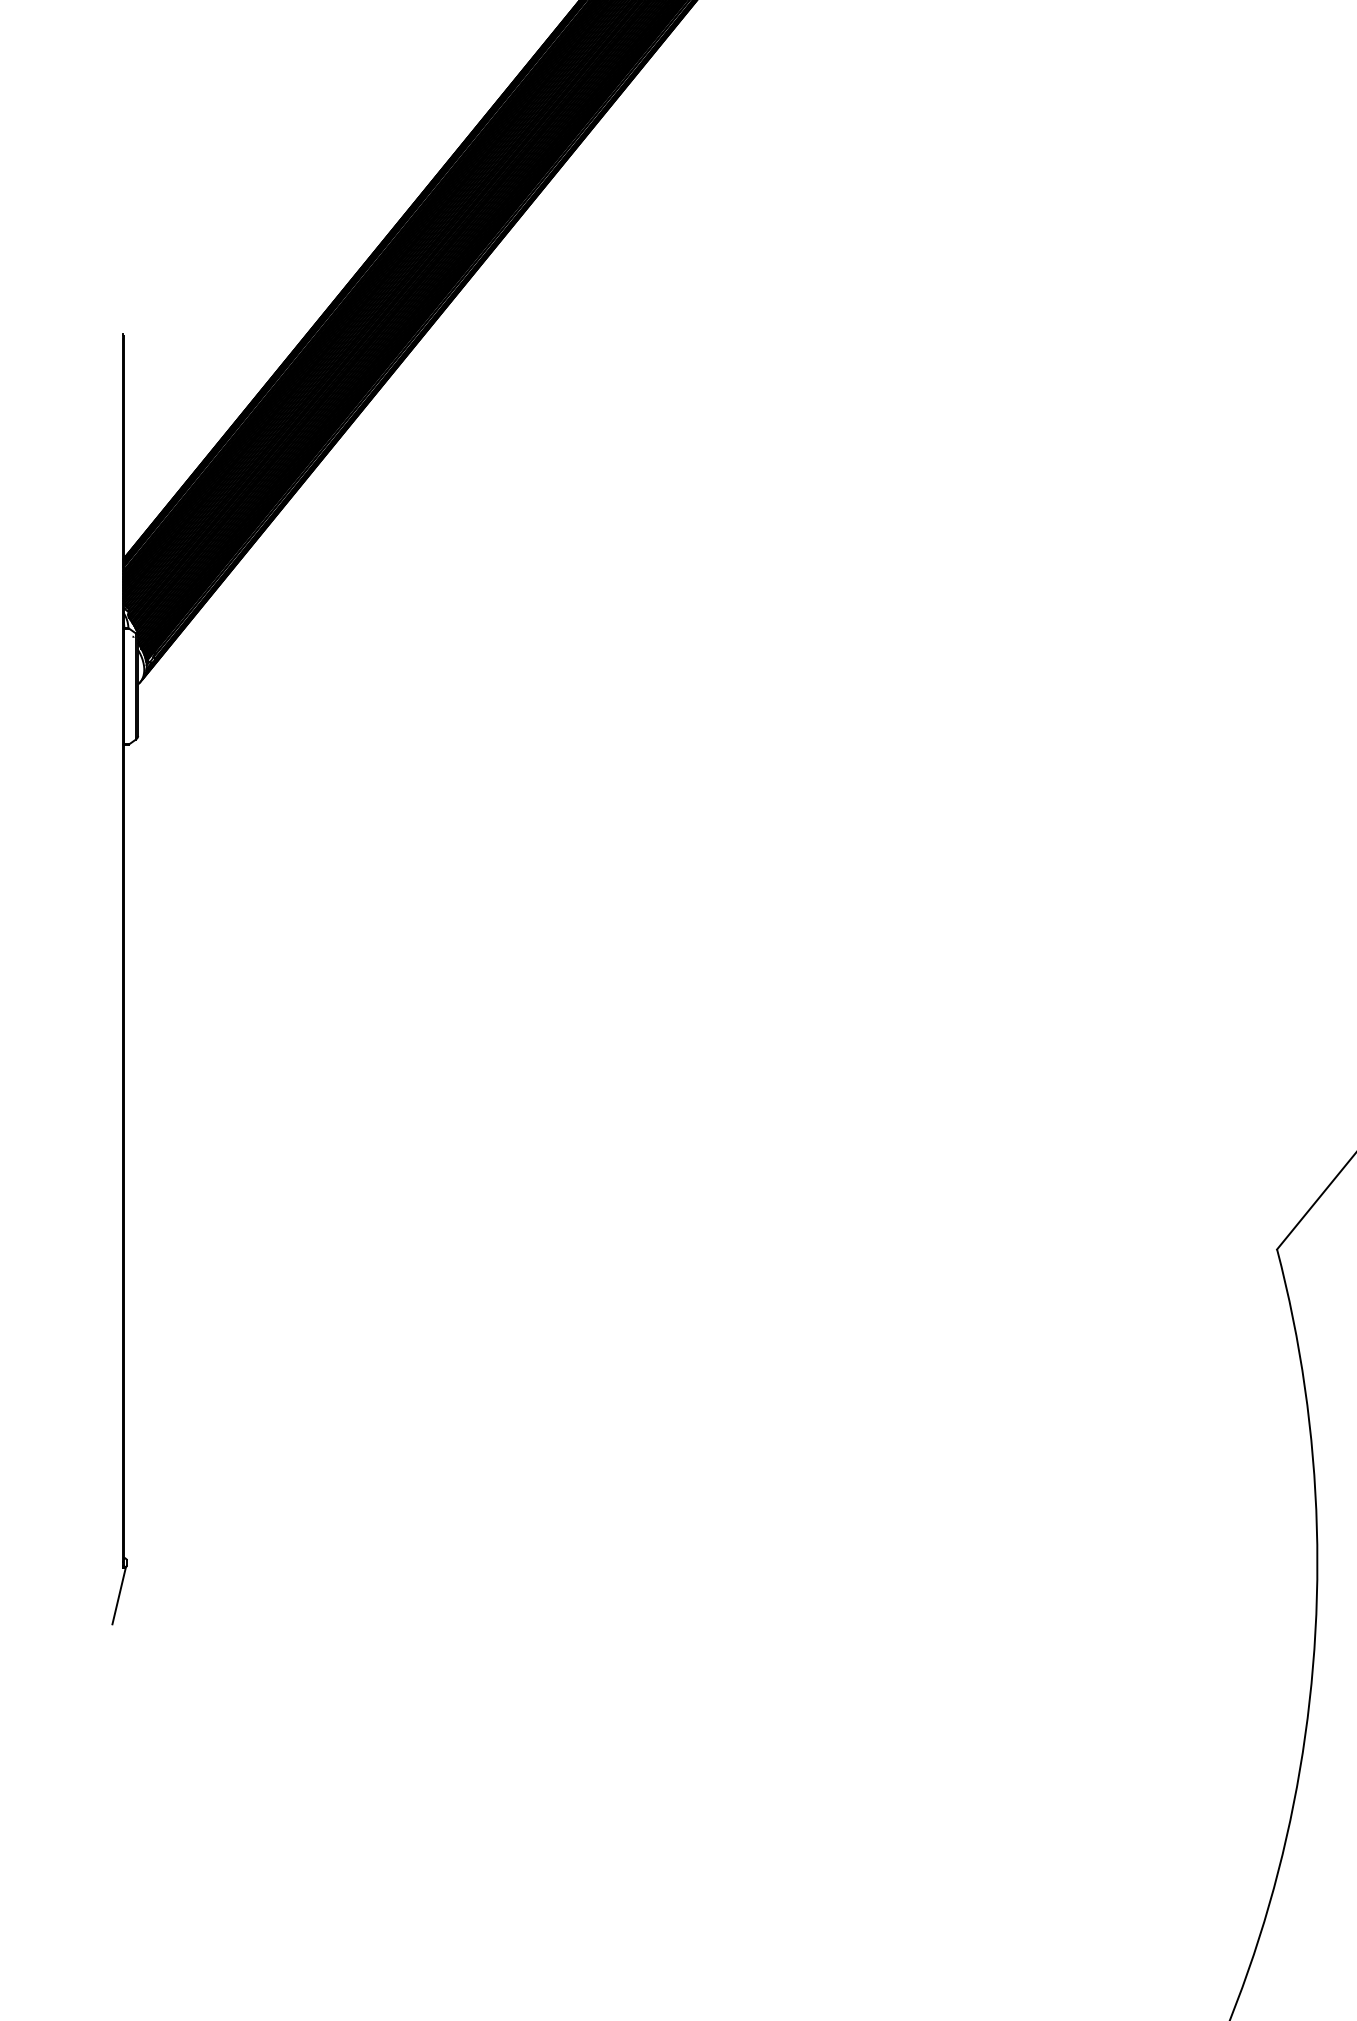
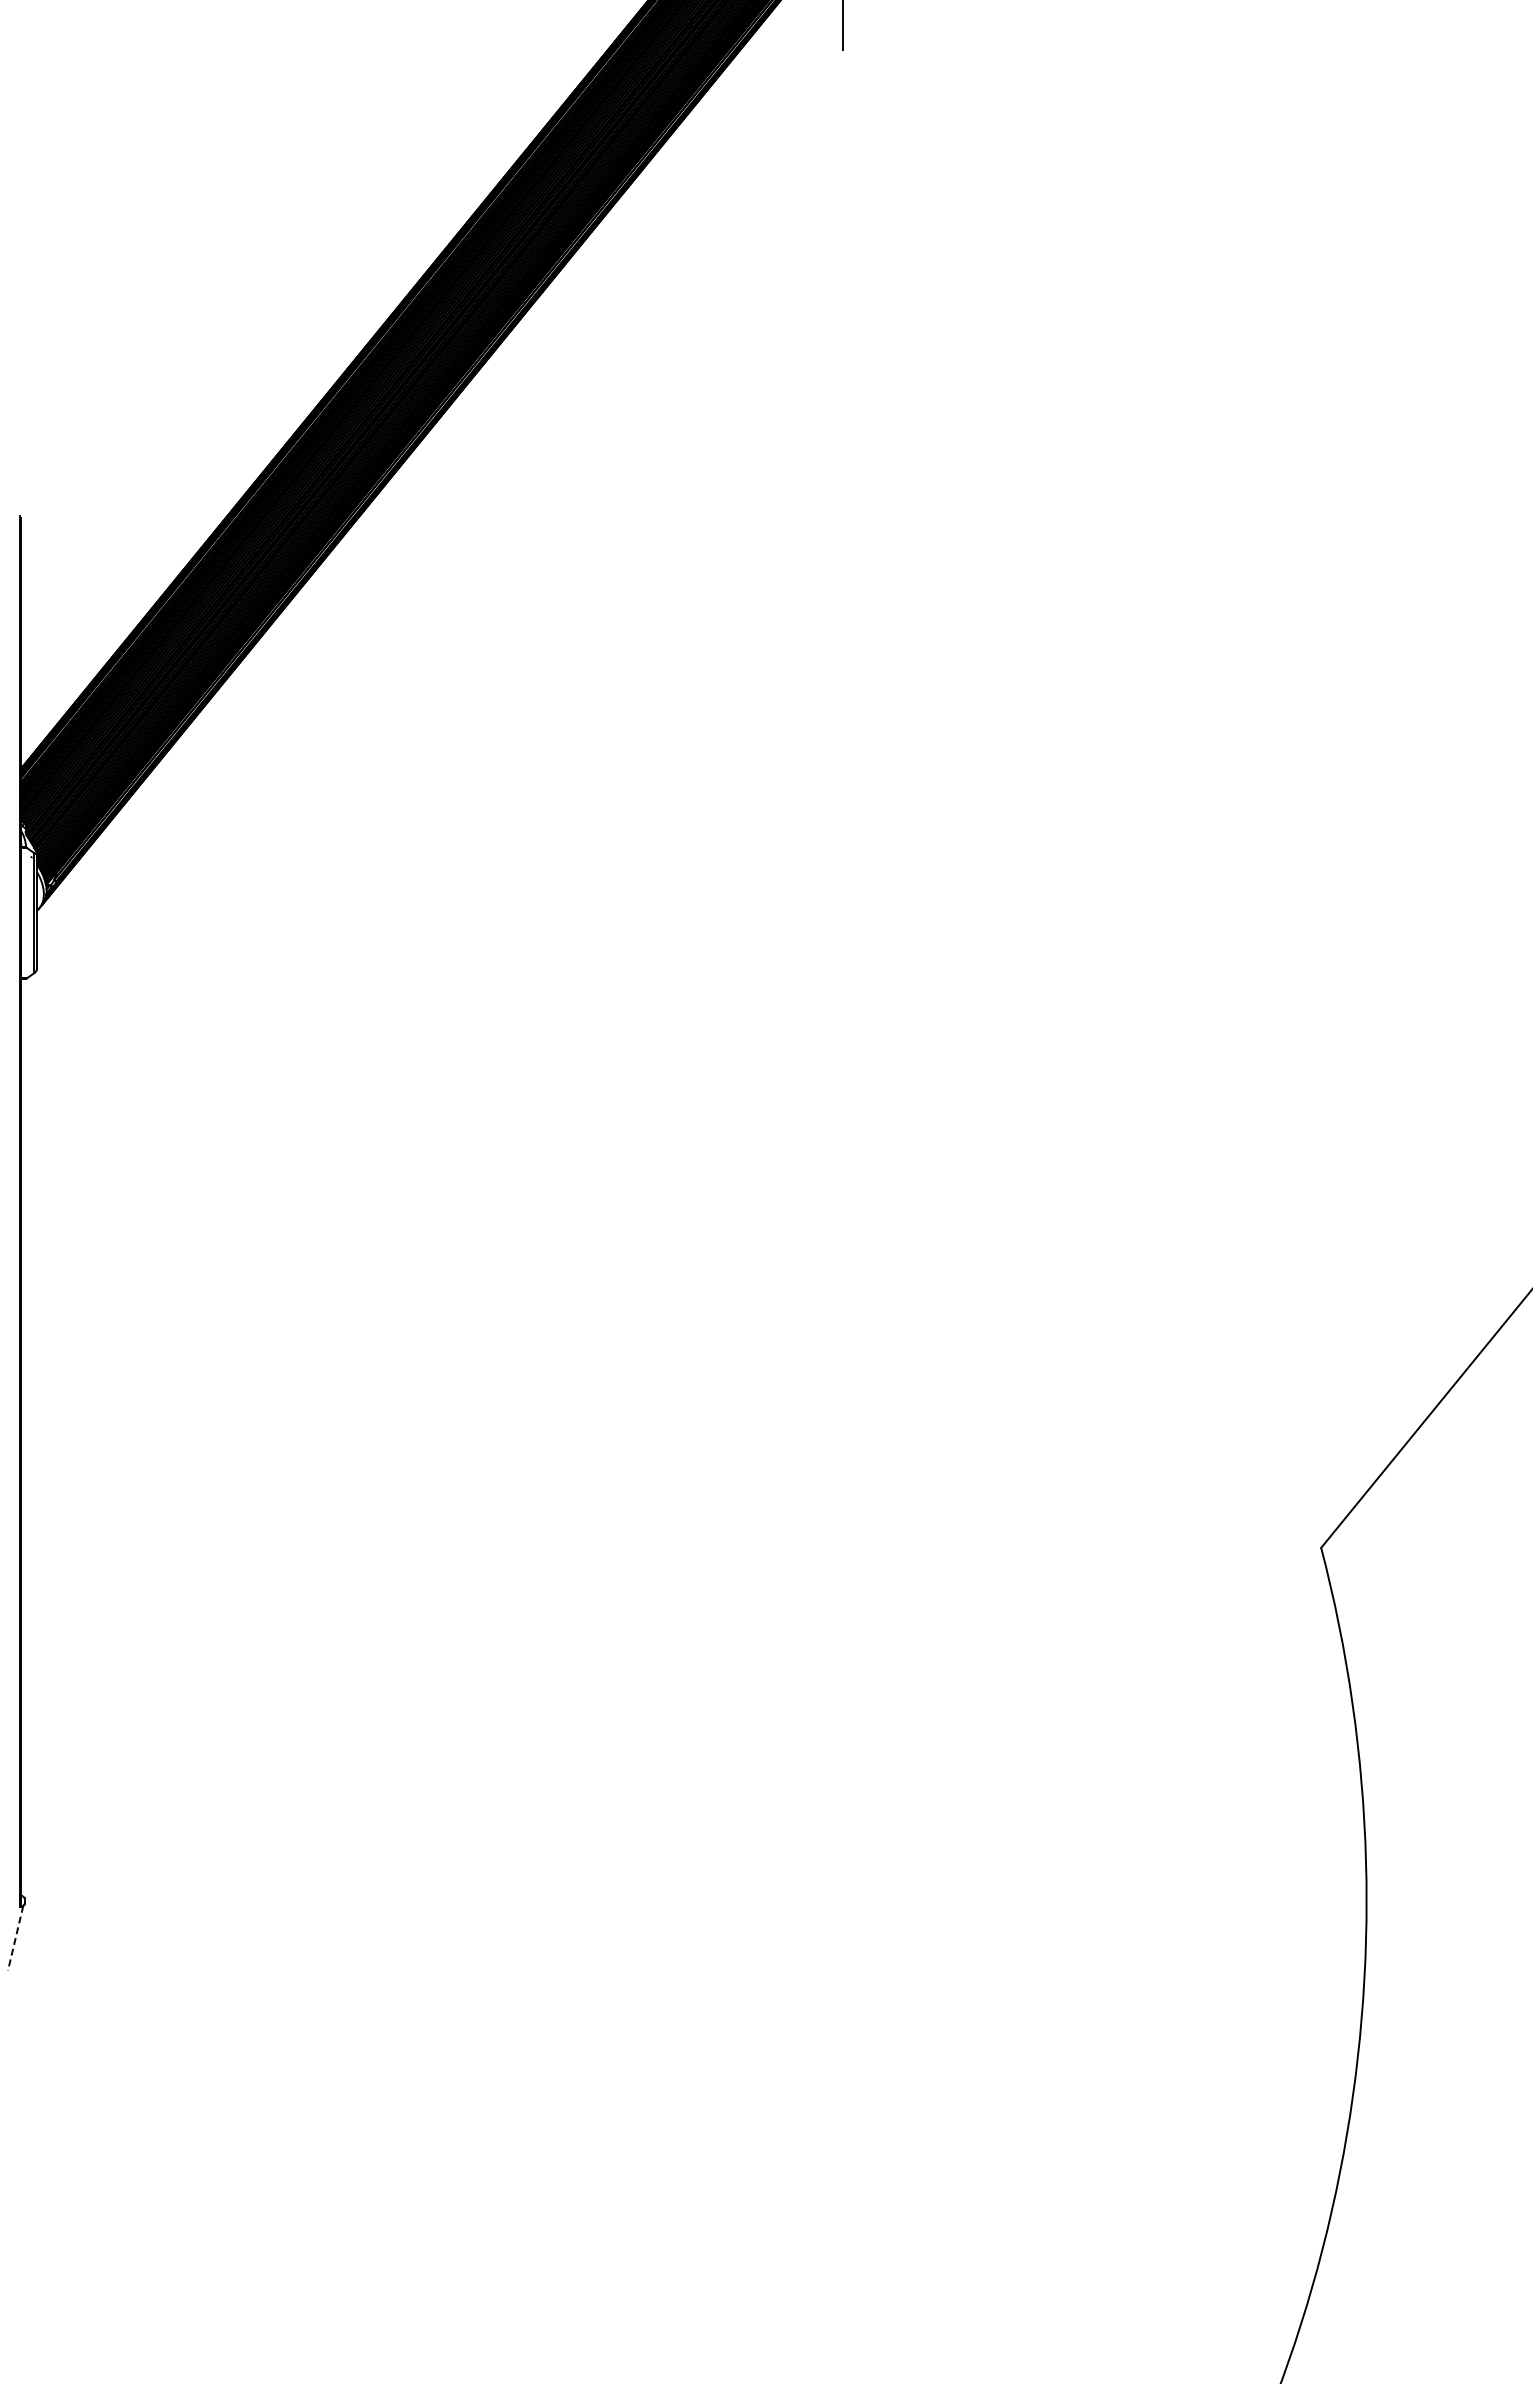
line: (119, 1595) -> (15, 1938), solid -> dashed

